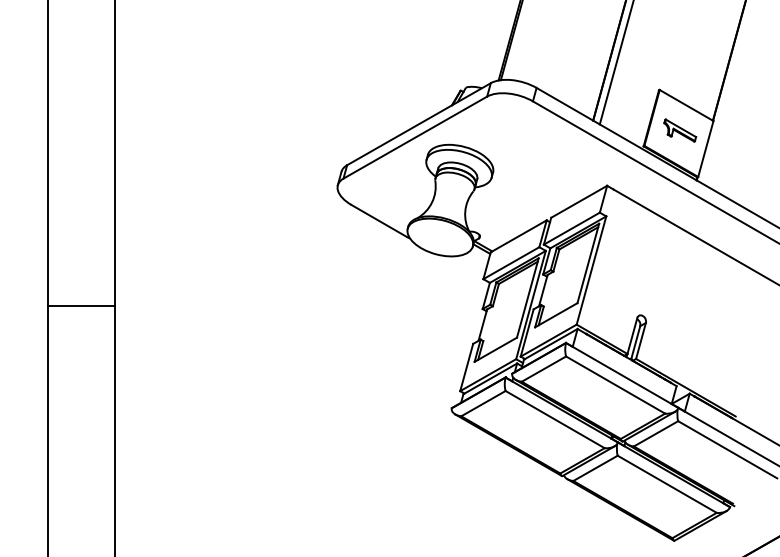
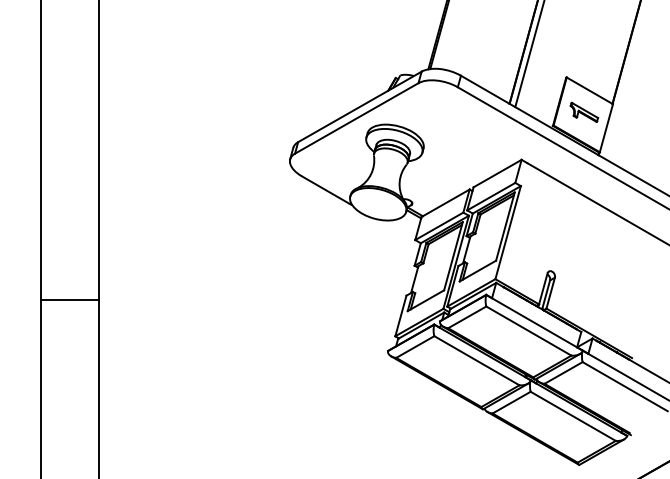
line: (81, 306) -> (69, 300), moved

